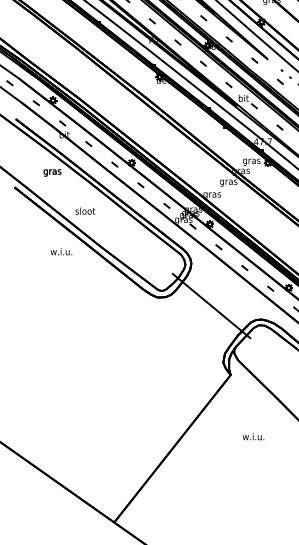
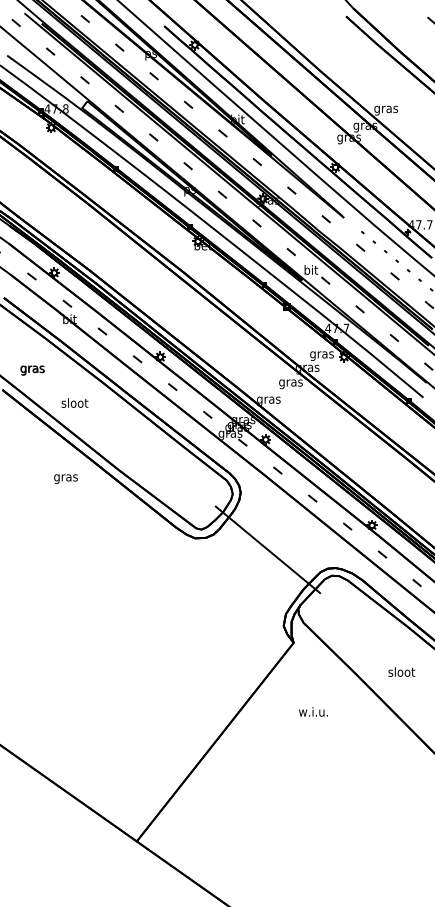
text: (52, 172) -> (32, 370), moved
text: (85, 210) -> (74, 402), moved
text: (61, 252) -> (65, 477), w.i.u. -> gras
text: (253, 436) -> (313, 711), moved

